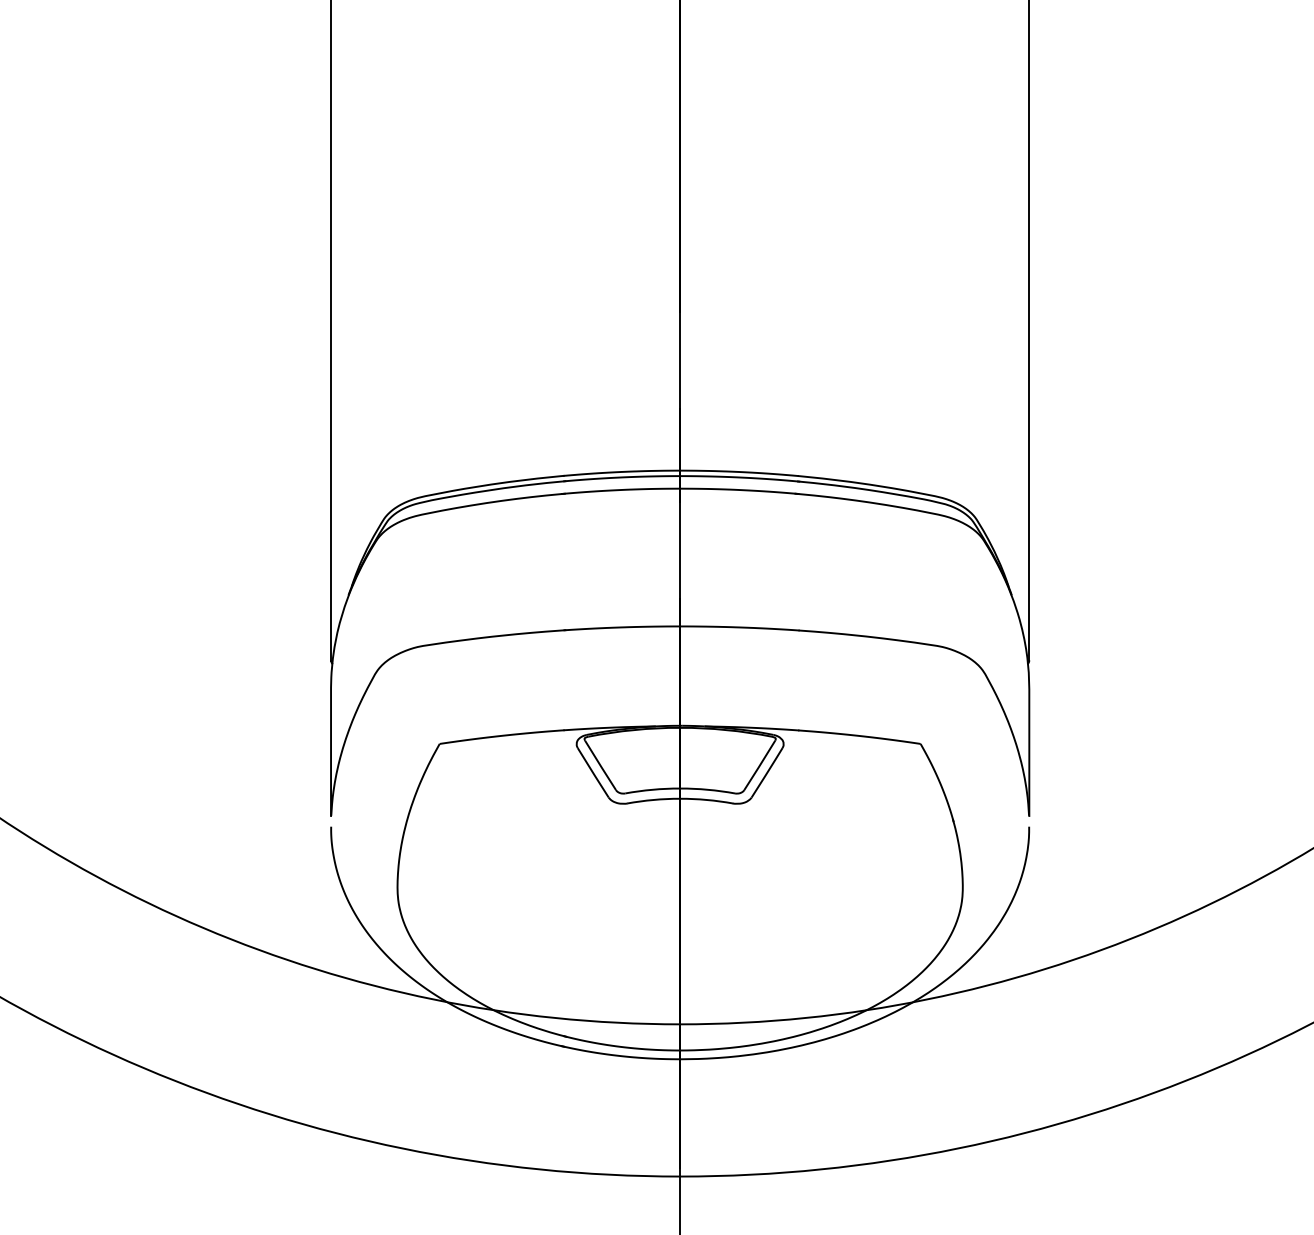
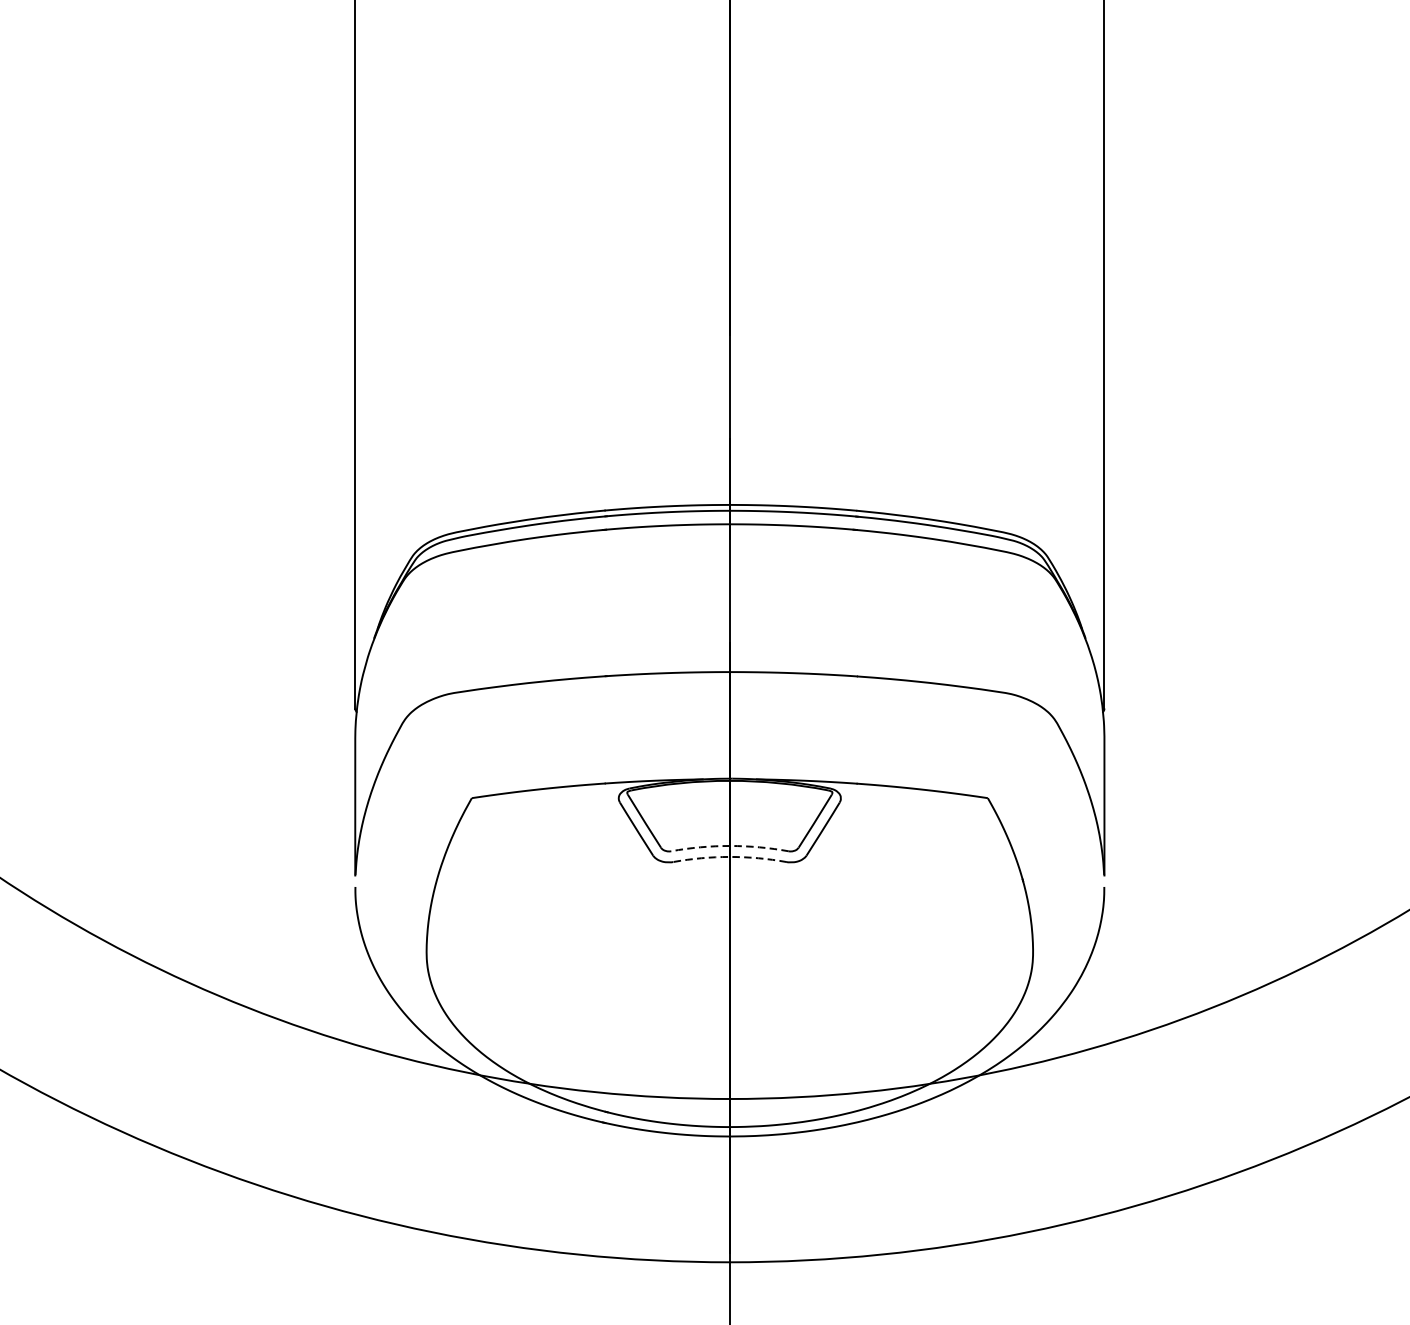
arc: (680, 788) -> (730, 845), solid -> dashed
arc: (680, 798) -> (730, 856), solid -> dashed

